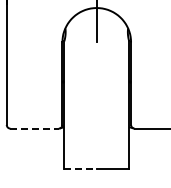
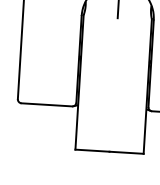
line: (35, 128) -> (47, 104), dashed -> solid
line: (81, 169) -> (93, 150), dashed -> solid

